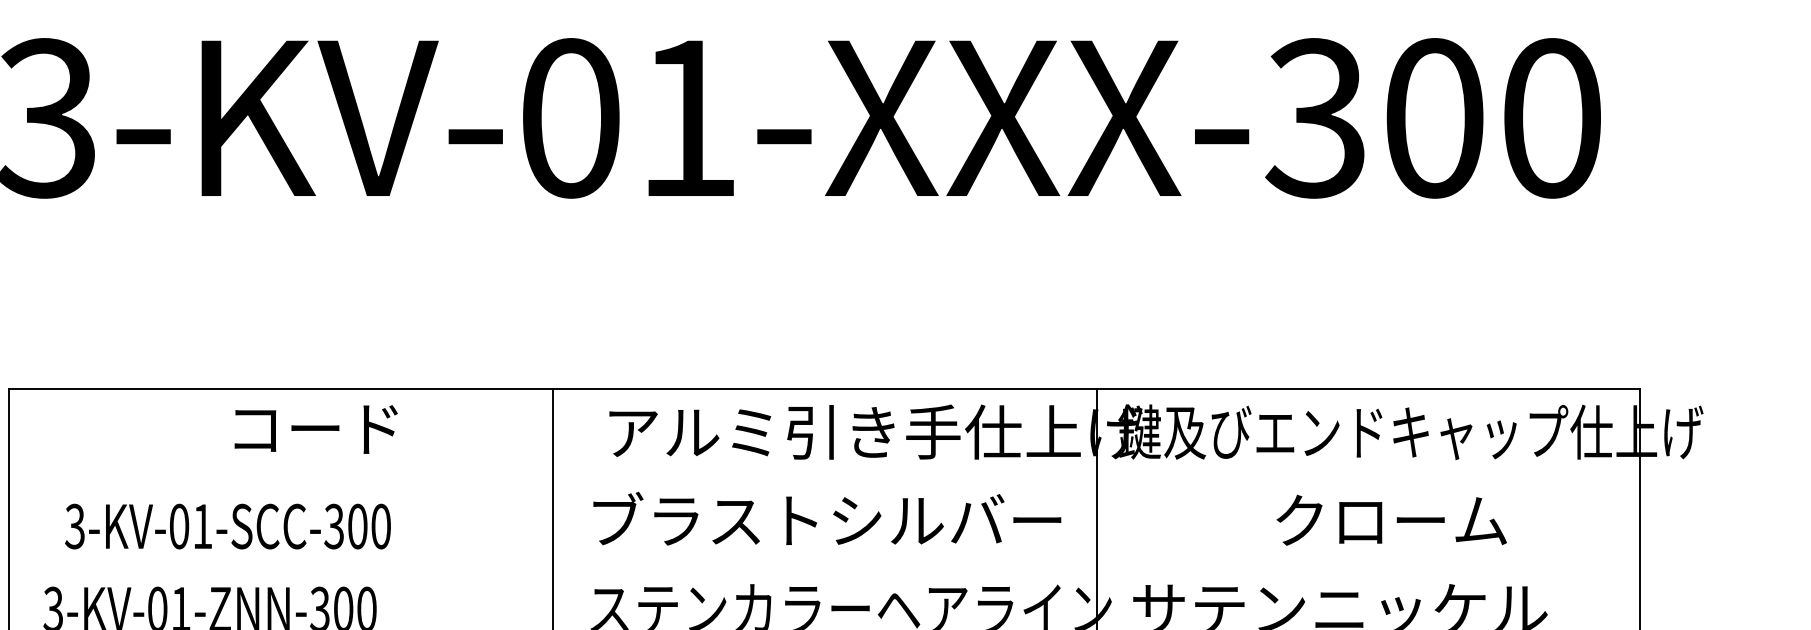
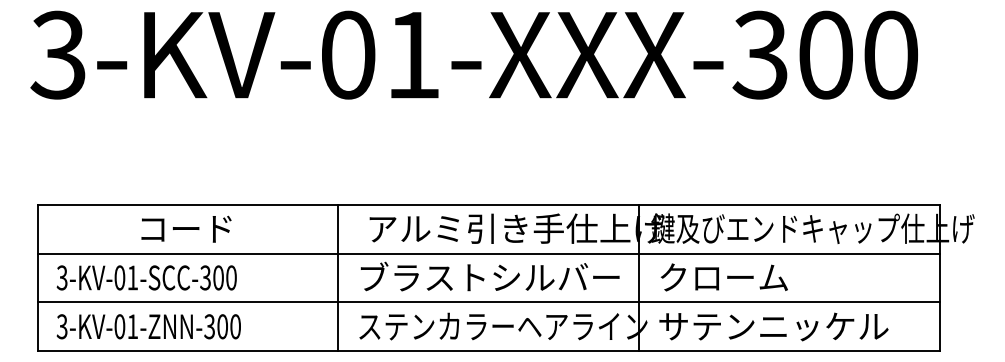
text: (316, 428) -> (186, 228), moved
line: (824, 476) -> (488, 253), added
text: (1390, 520) -> (723, 277), moved
text: (227, 525) -> (146, 277), moved
line: (824, 565) -> (488, 302), added

